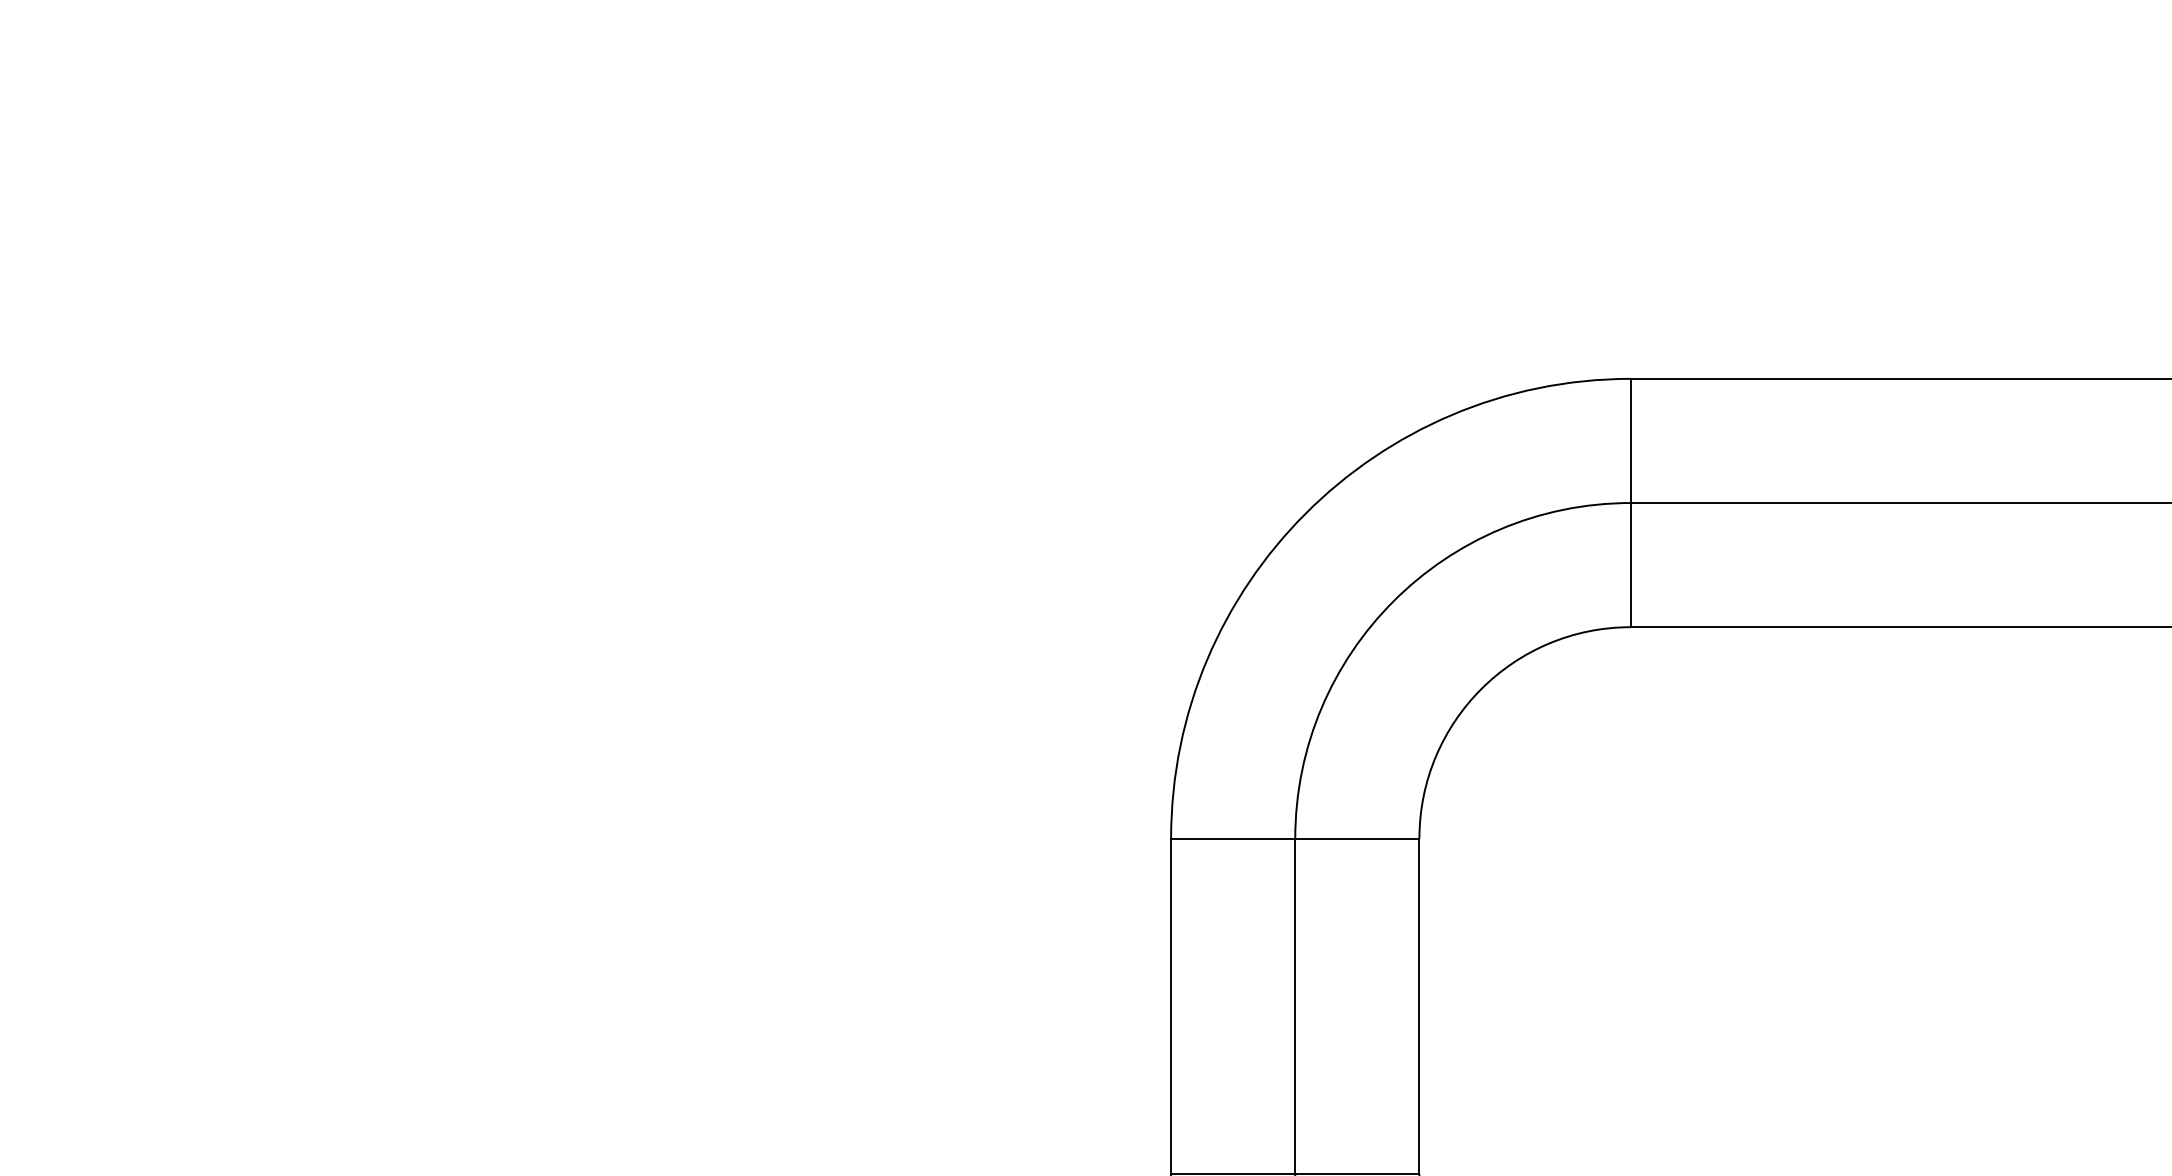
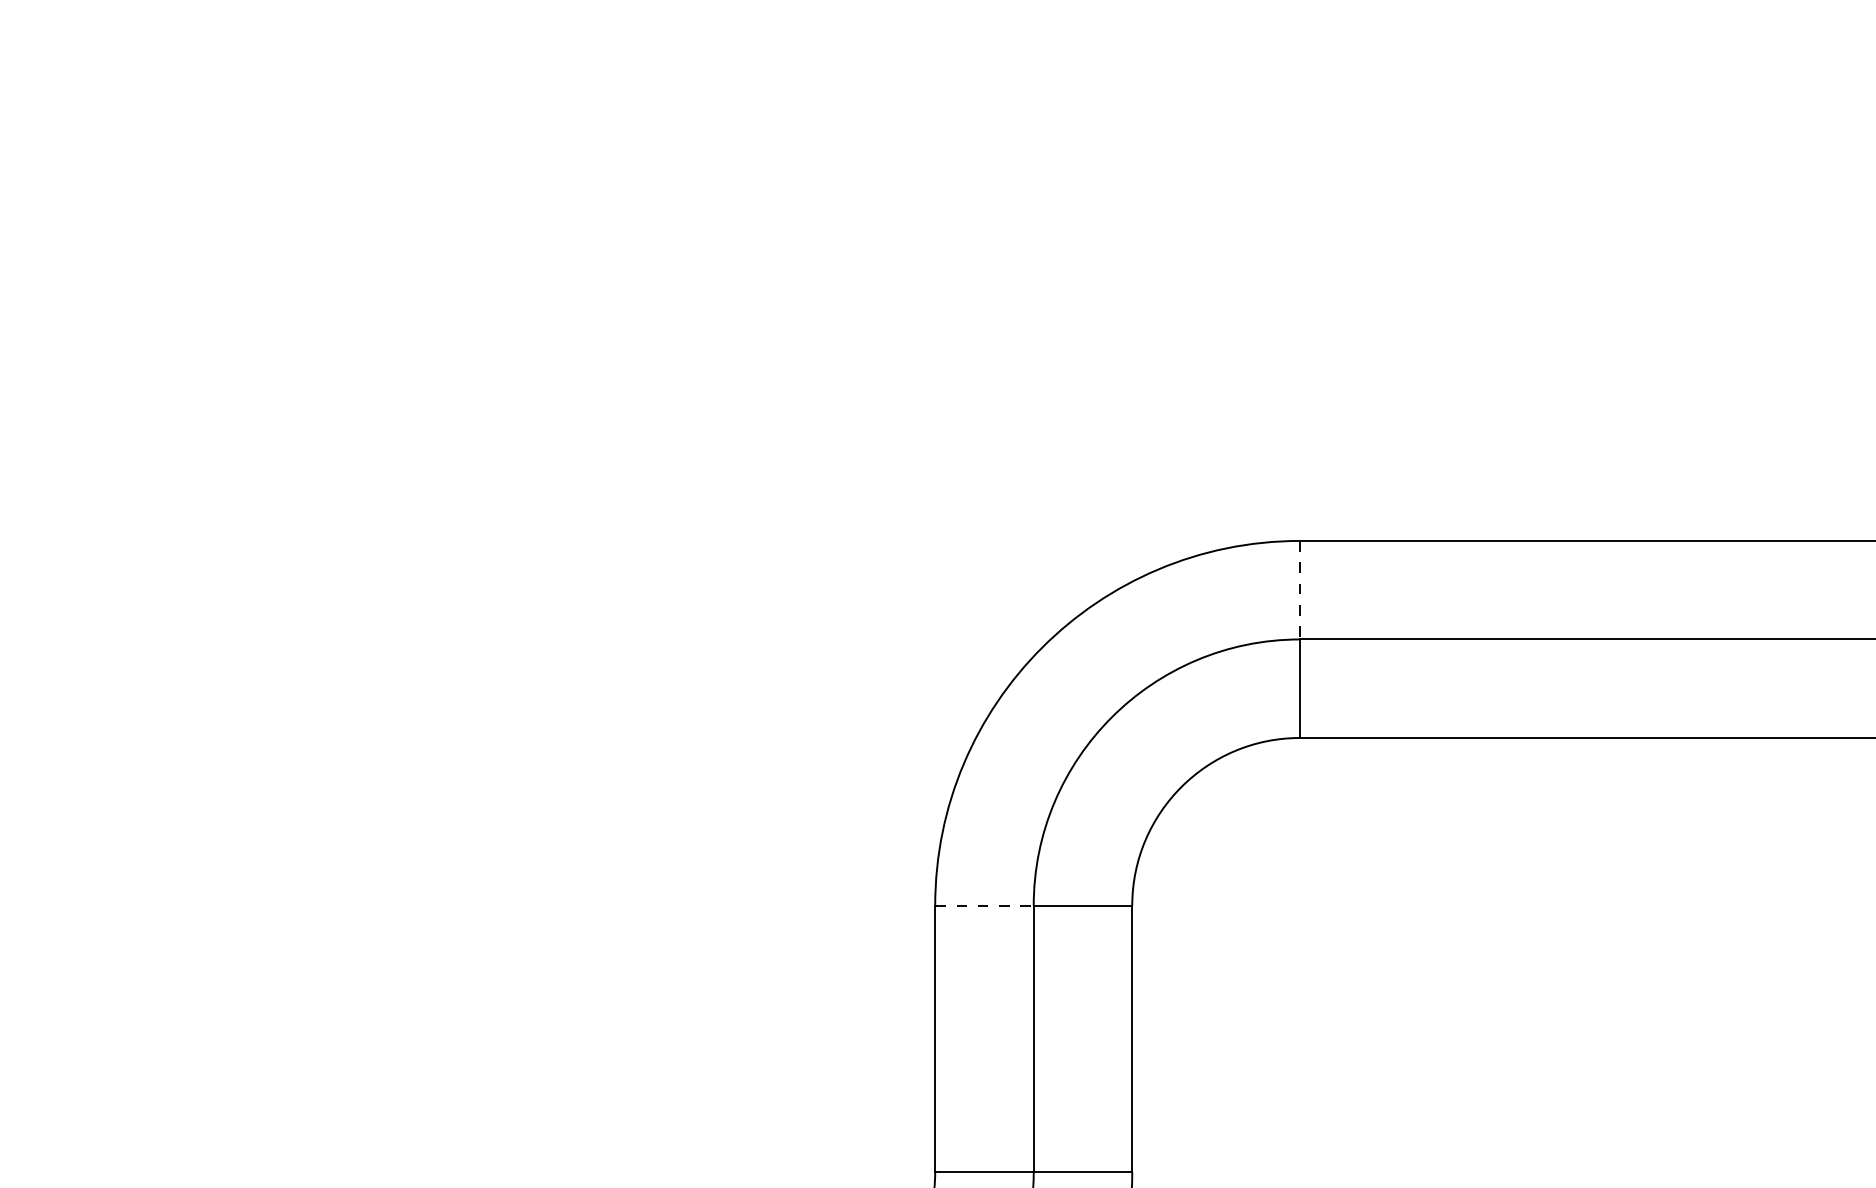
line: (1631, 441) -> (1300, 590), solid -> dashed
line: (1233, 838) -> (984, 905), solid -> dashed

